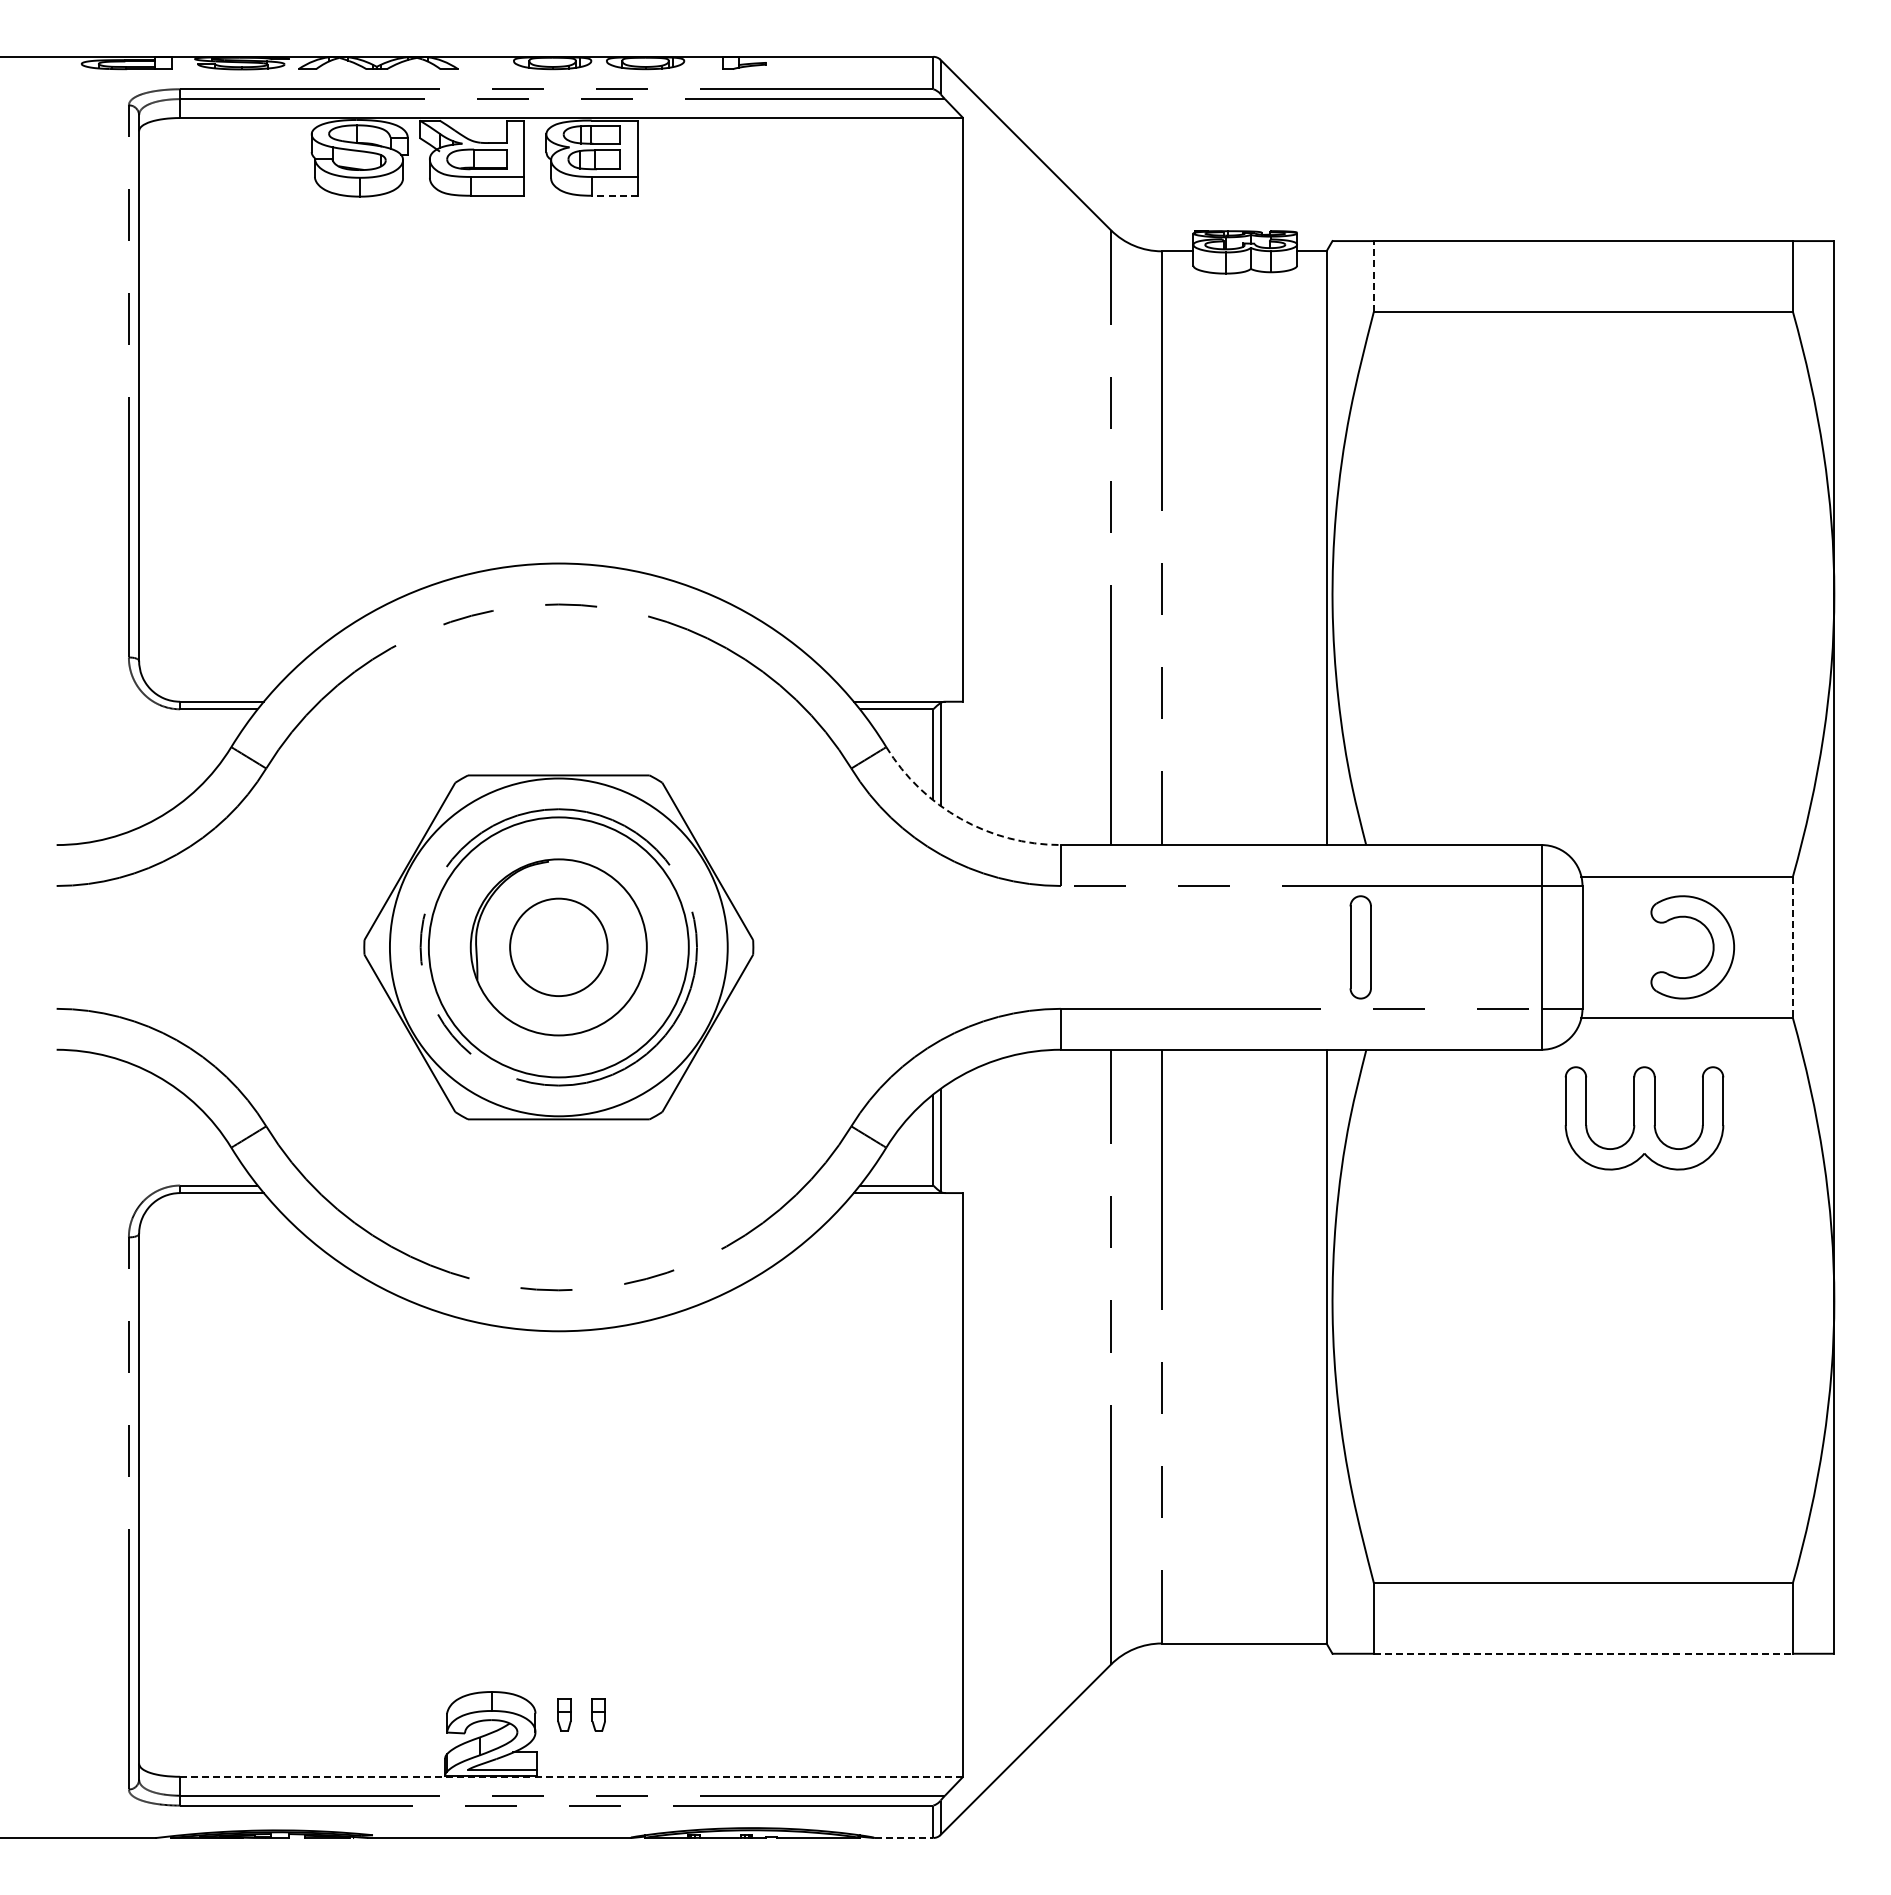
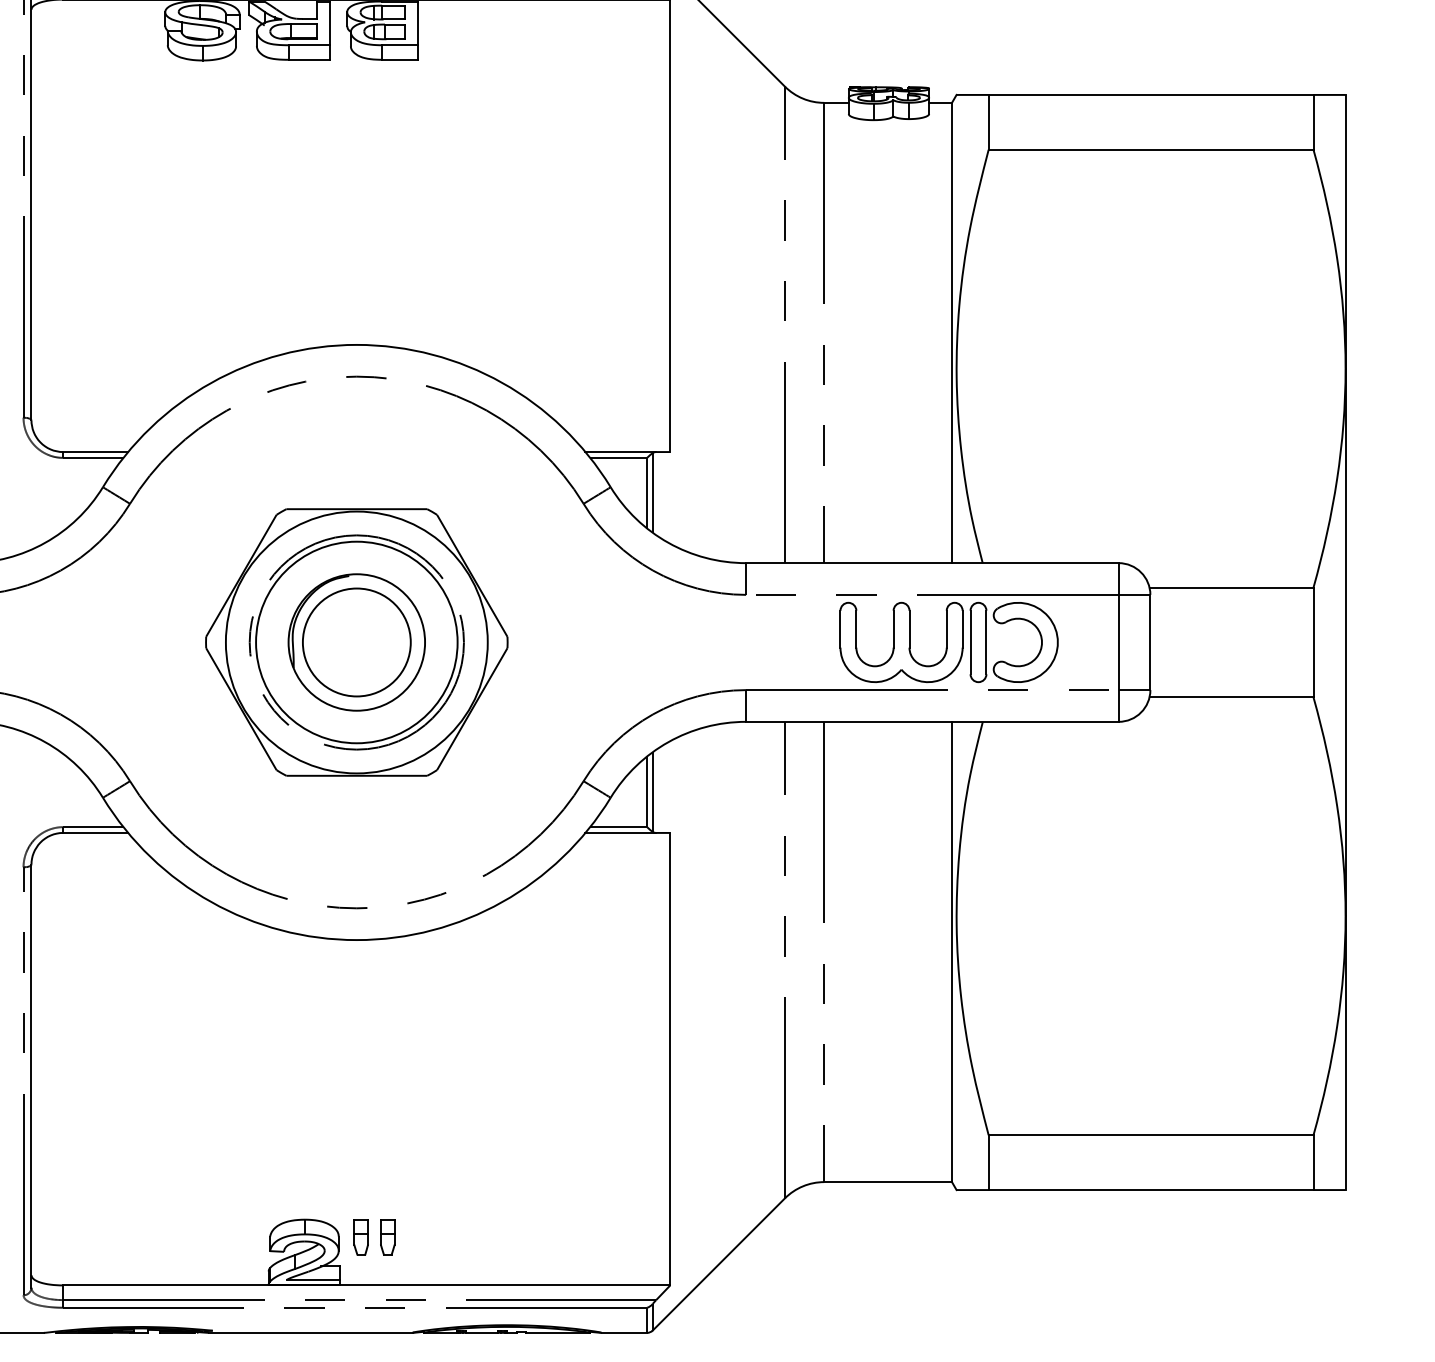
line: (614, 195) -> (399, 59), dashed -> solid
line: (1373, 275) -> (988, 121), dashed -> solid
arc: (960, 818) -> (668, 542), dashed -> solid
circle: (558, 947) -> (356, 642), size x1.43
part: (1712, 947) -> (1041, 642), moved
line: (1792, 947) -> (1313, 642), dashed -> solid
part: (1644, 1118) -> (901, 642), moved
line: (1583, 1653) -> (1151, 1189), dashed -> solid
part: (564, 1714) -> (361, 1237), size x1.43
part: (598, 1714) -> (387, 1237), size x1.43
line: (571, 1776) -> (366, 1285), dashed -> solid
line: (904, 1838) -> (624, 1333), dashed -> solid

